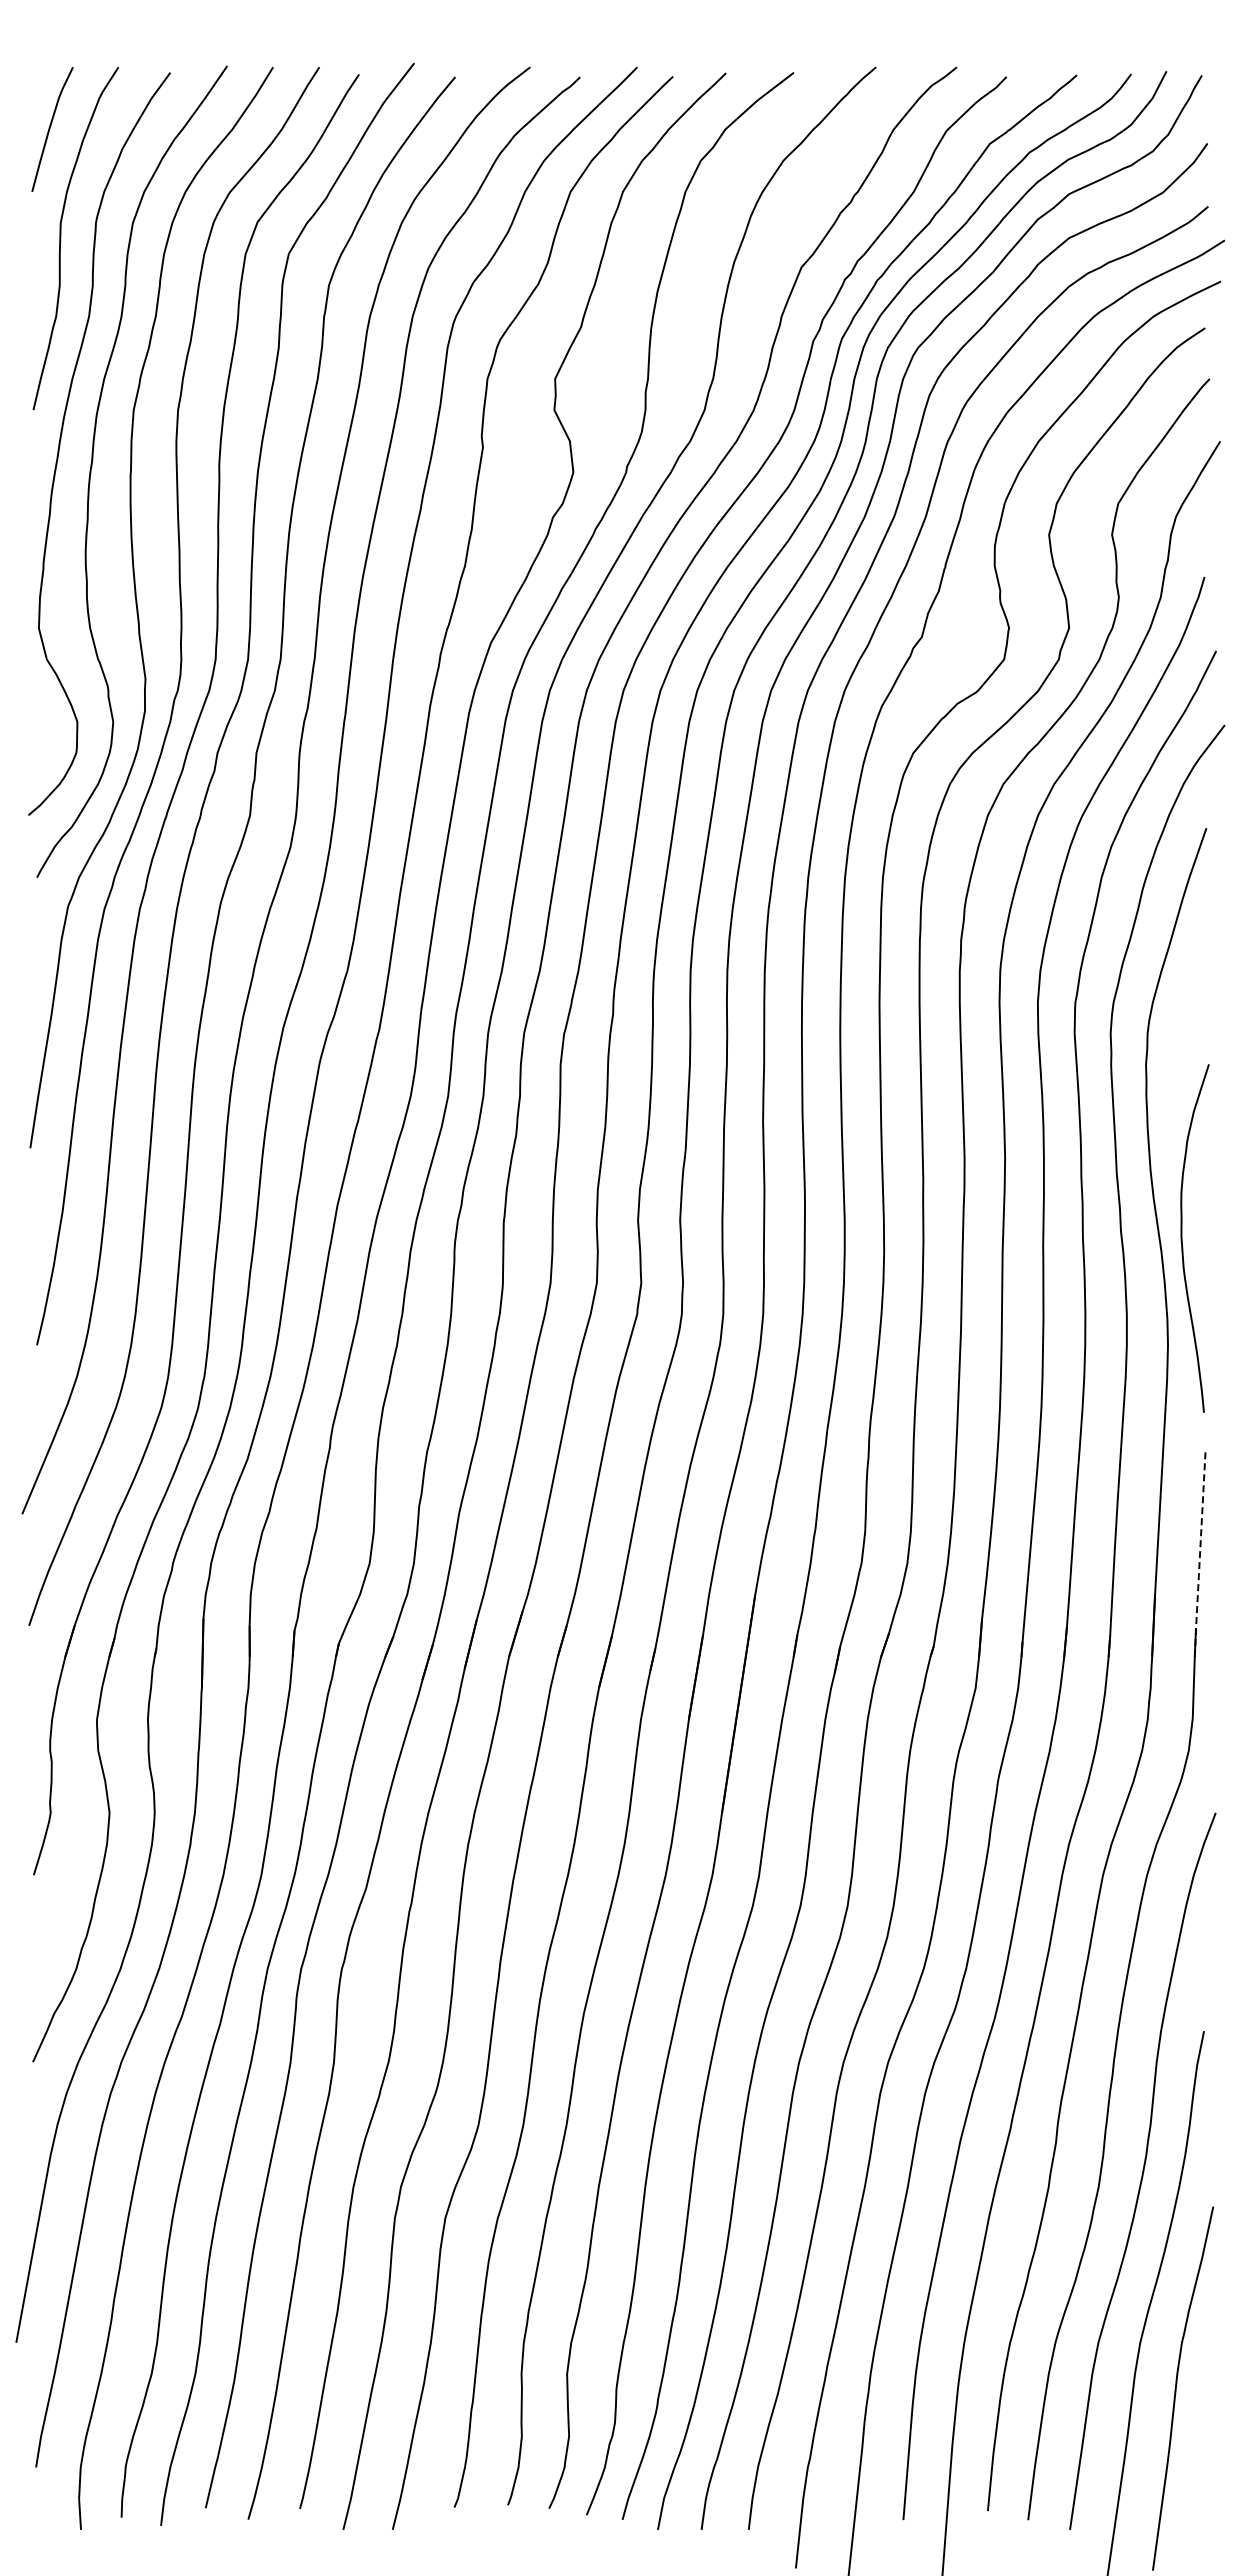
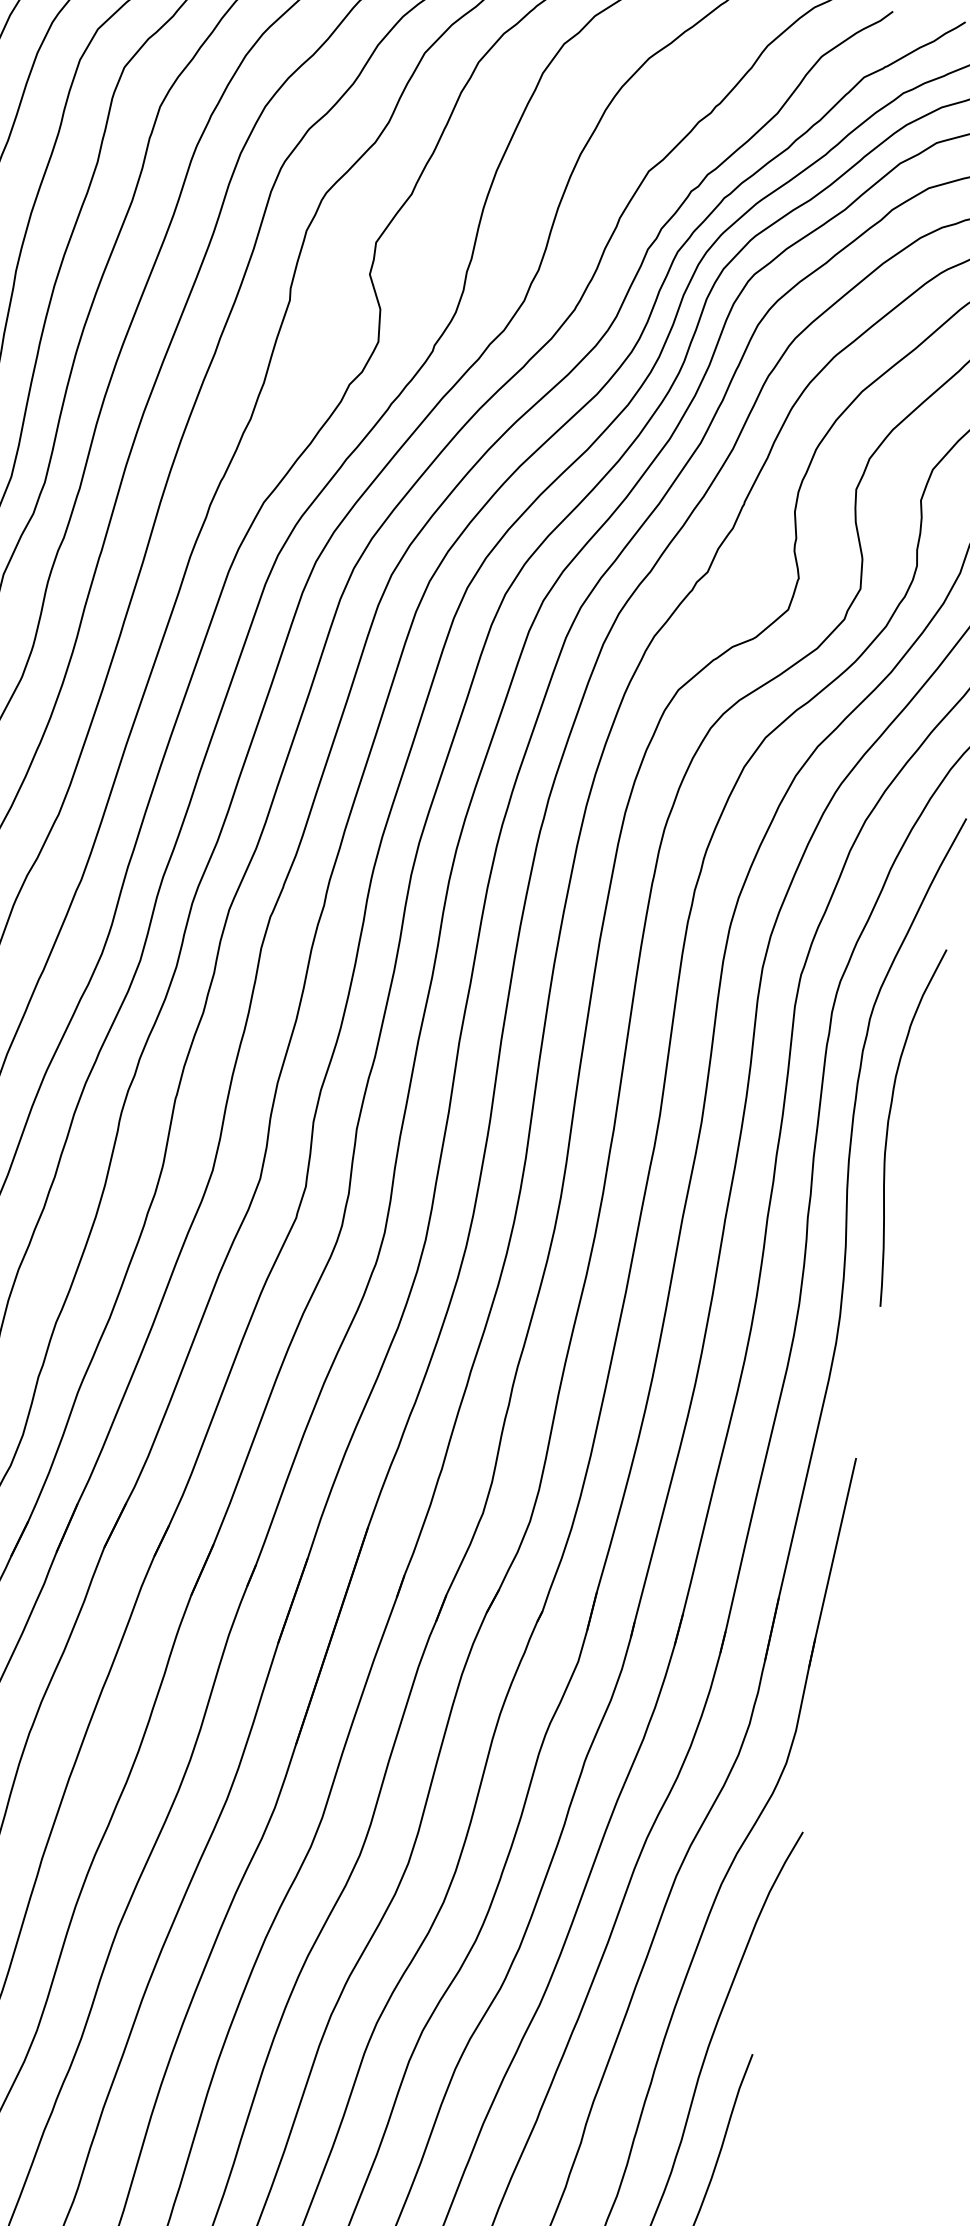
curve: (1182, 1238) -> (888, 1123), moved
line: (1200, 1554) -> (832, 1563), dashed -> solid

